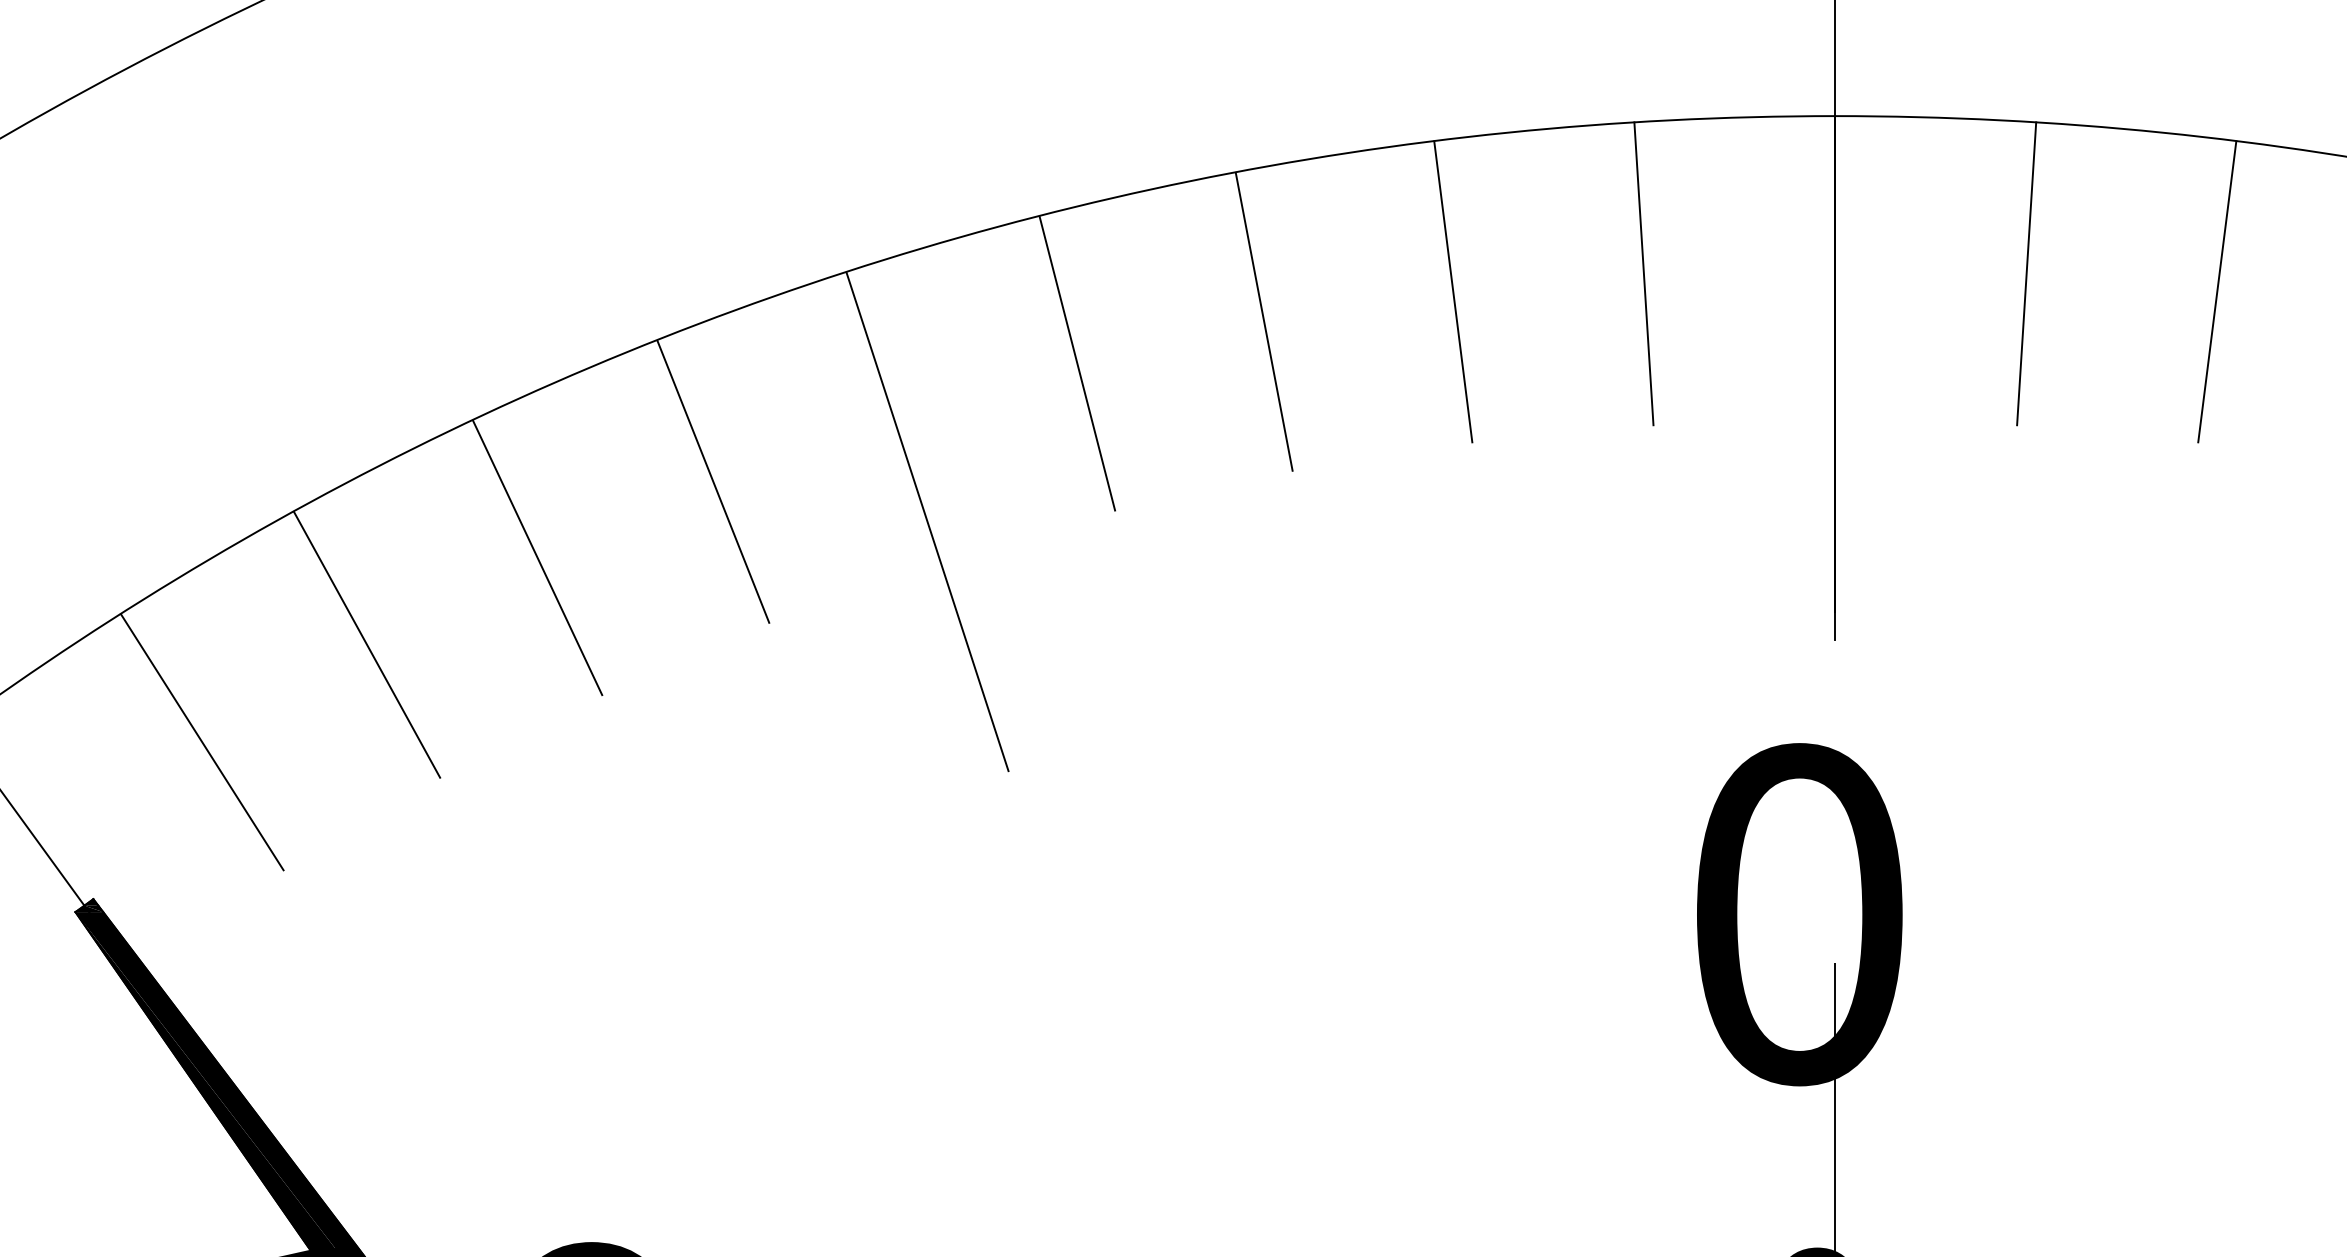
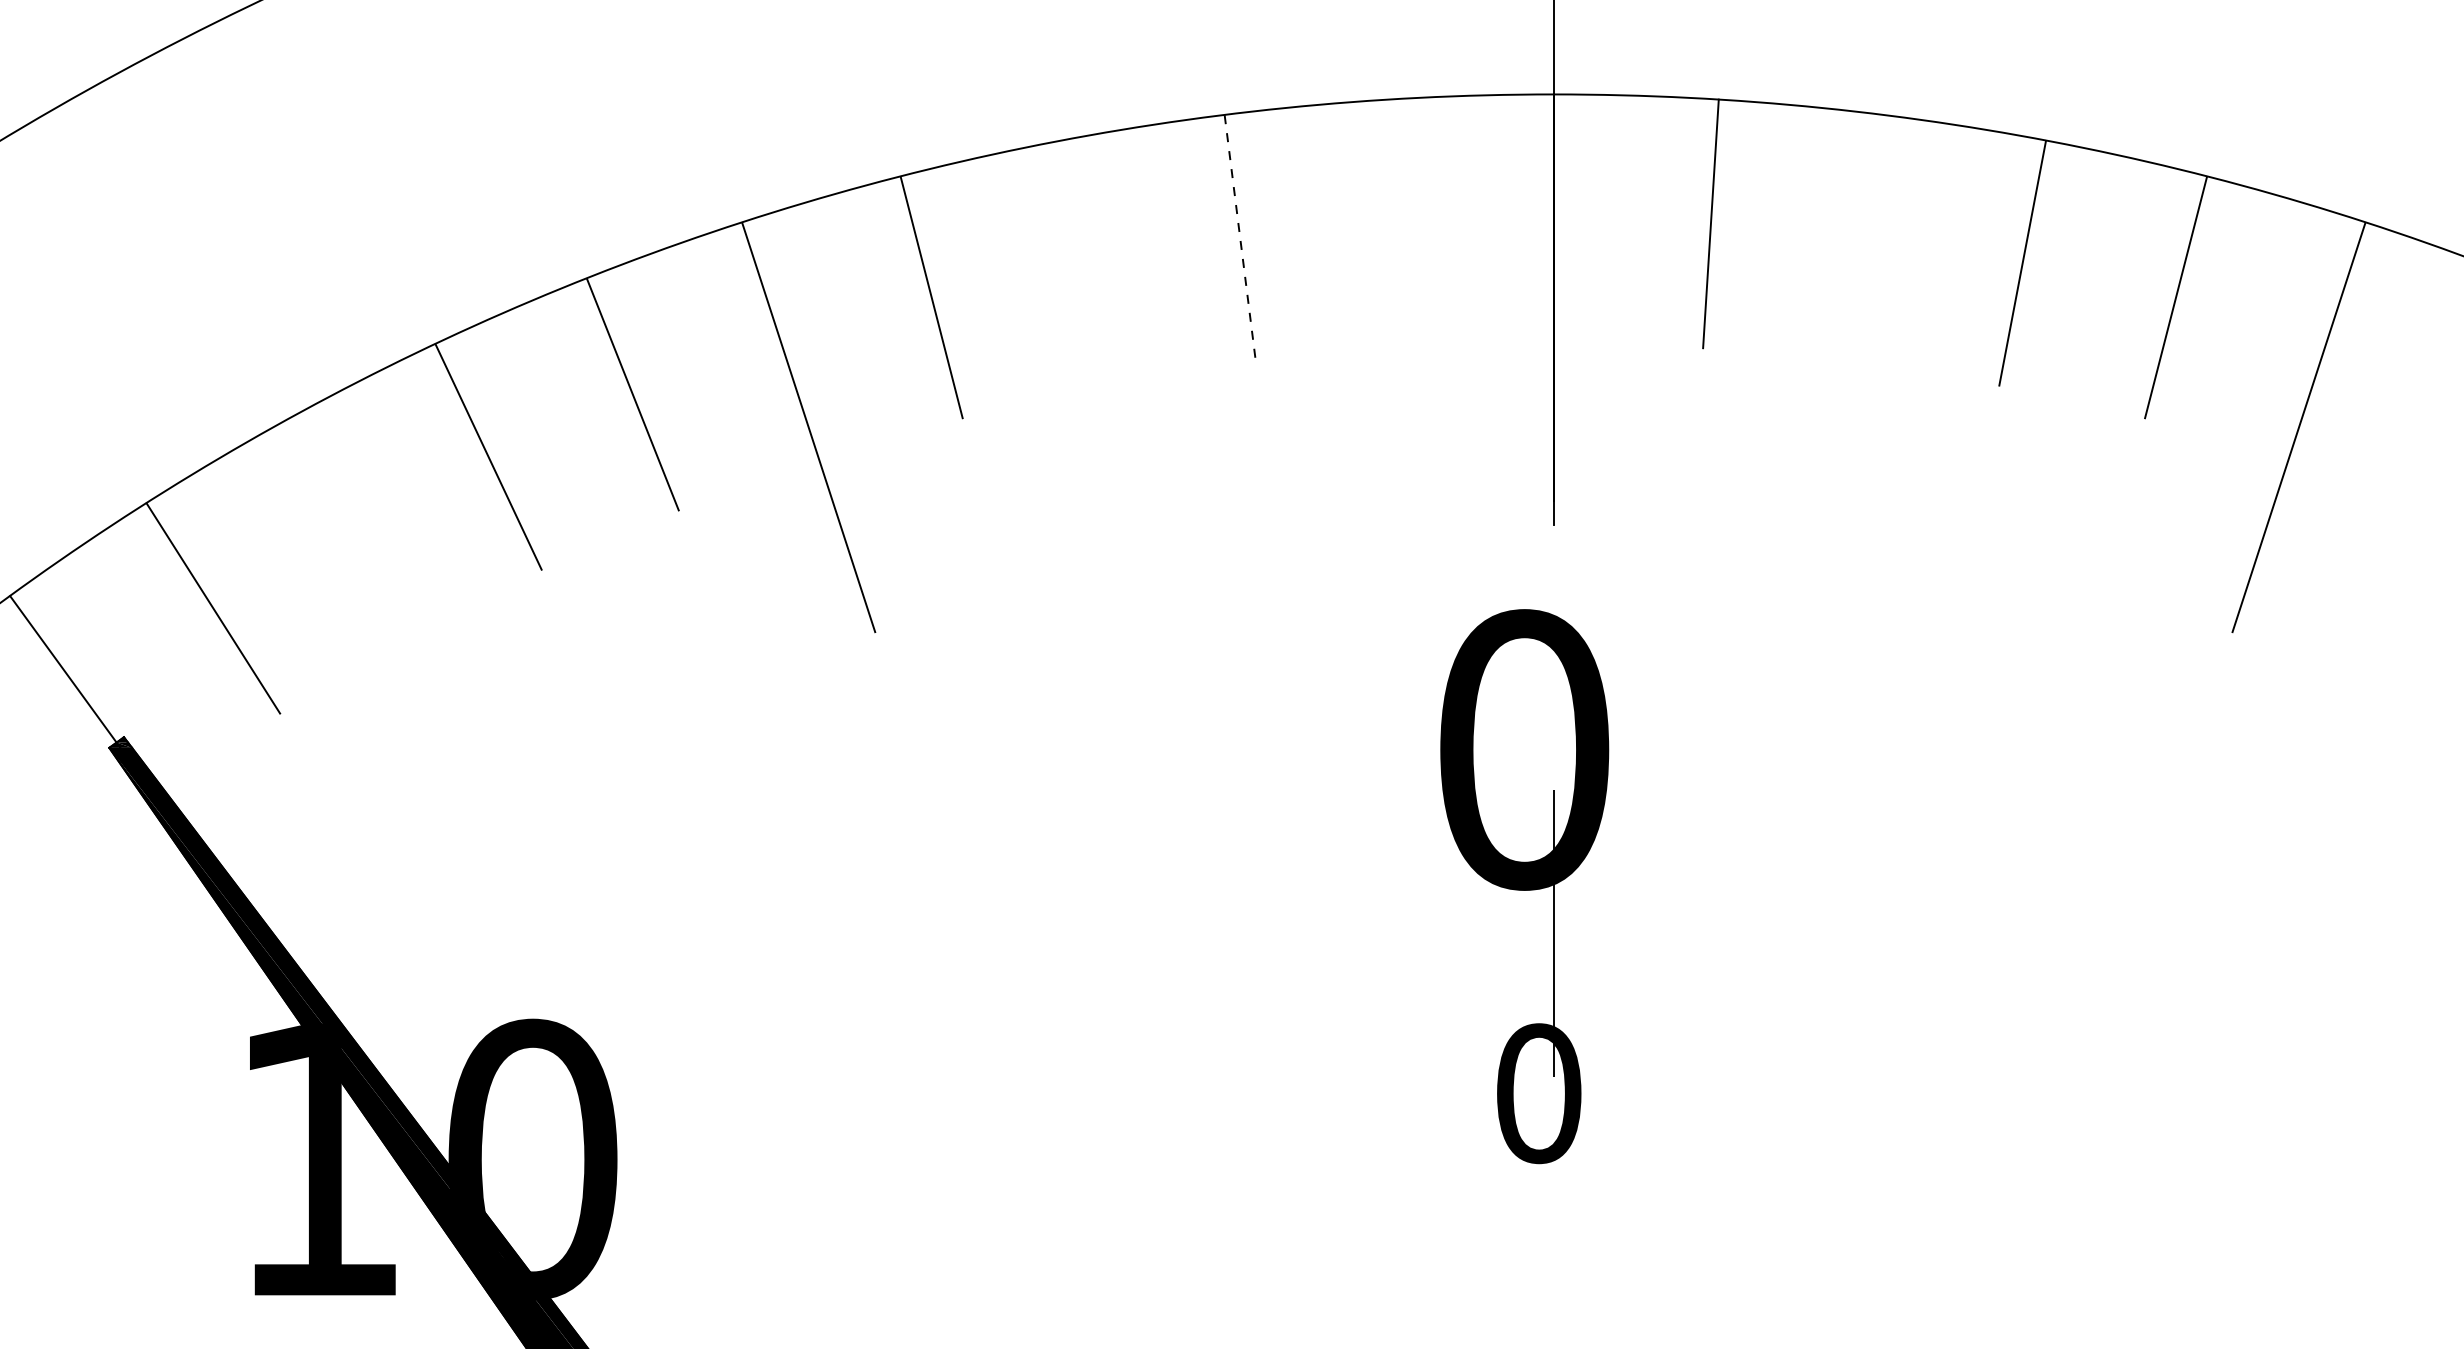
line: (1643, 273) -> (1396, 223), removed
line: (1453, 291) -> (1240, 238), solid -> dashed
line: (2217, 291) -> (1867, 238), removed
line: (1263, 320) -> (1084, 262), removed
line: (366, 644) -> (348, 528), removed

